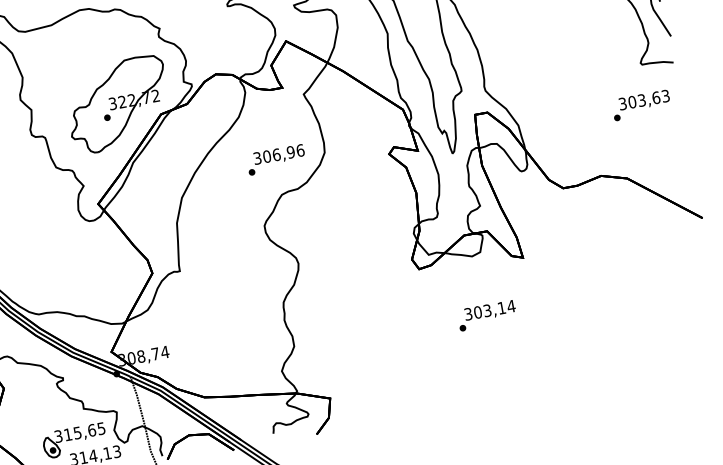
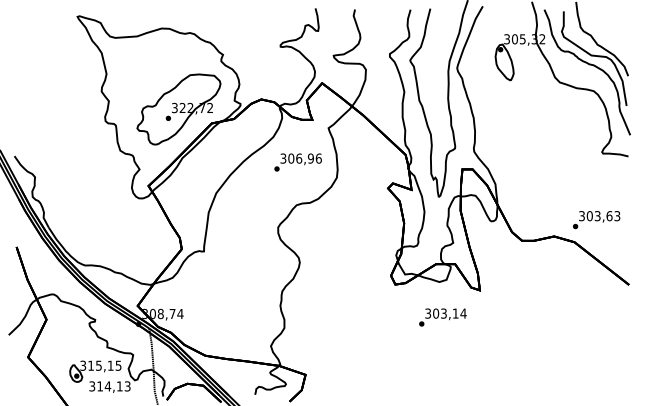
text: (641, 106) -> (596, 220), moved
text: (275, 159) -> (297, 162), moved
text: (486, 315) -> (442, 317), moved
text: (91, 430) -> (110, 365), 315,65 -> 315,15

